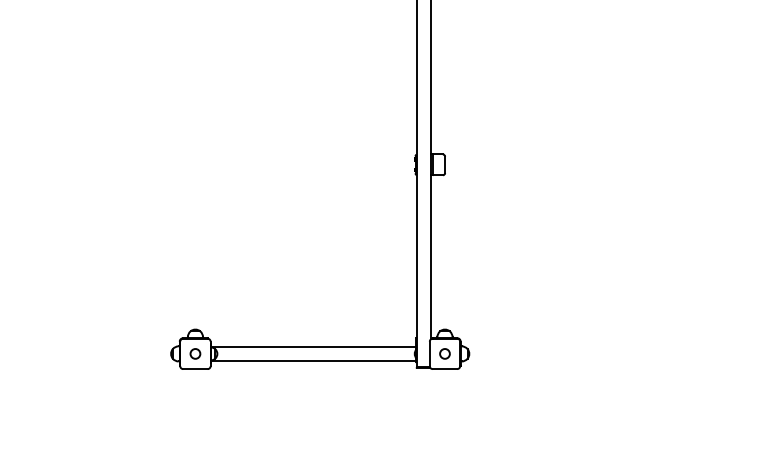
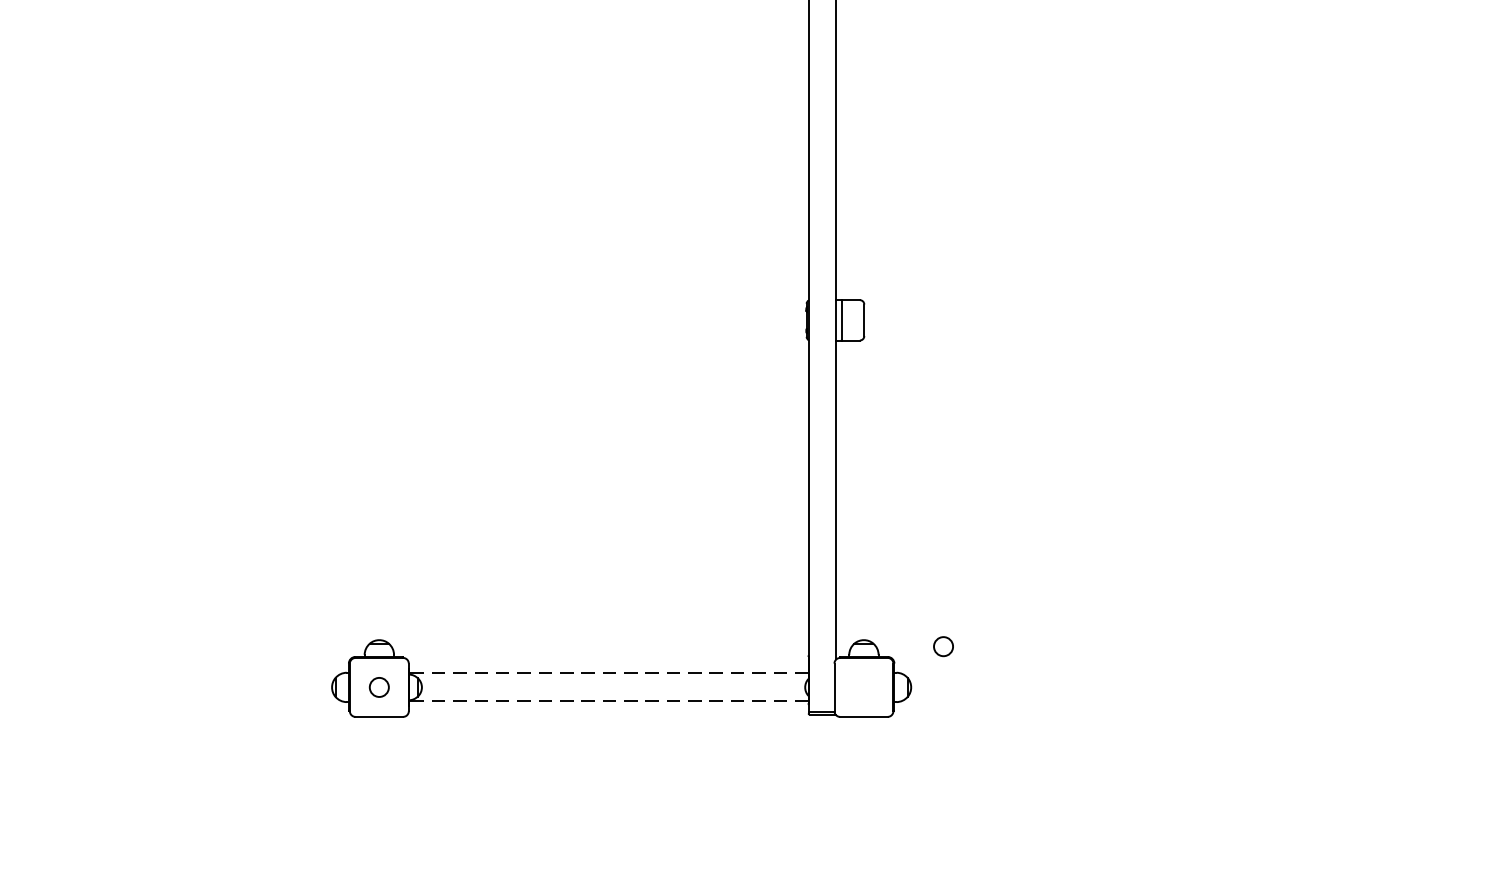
line: (313, 346) -> (608, 673), solid -> dashed
circle: (444, 353) -> (942, 645), moved
line: (313, 361) -> (608, 702), solid -> dashed

